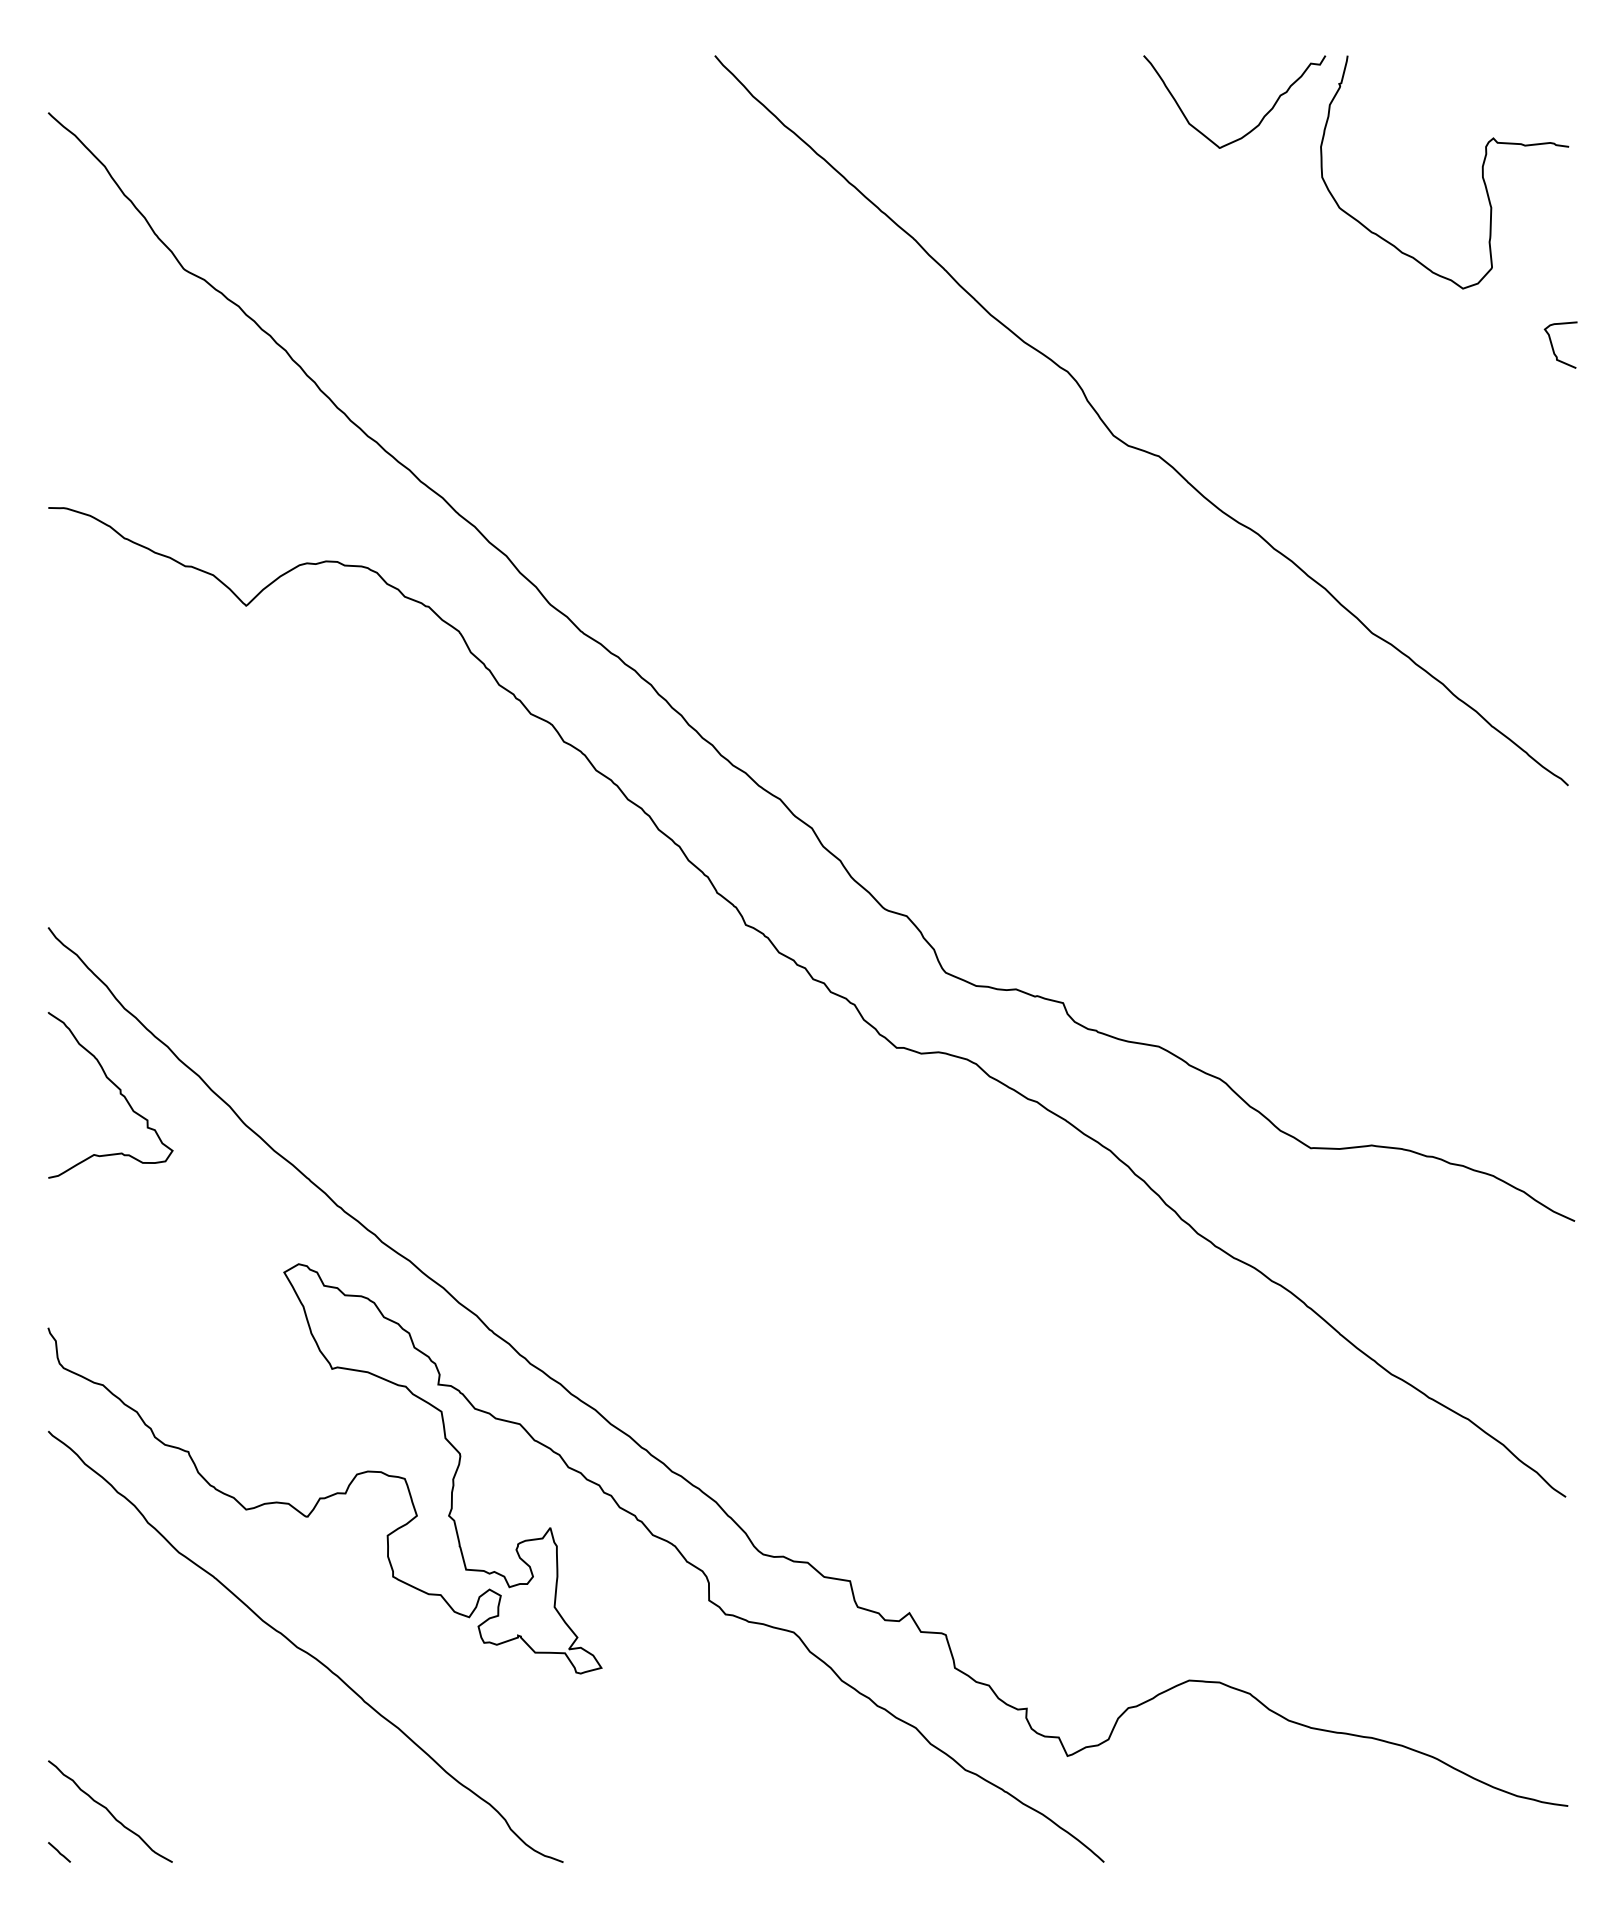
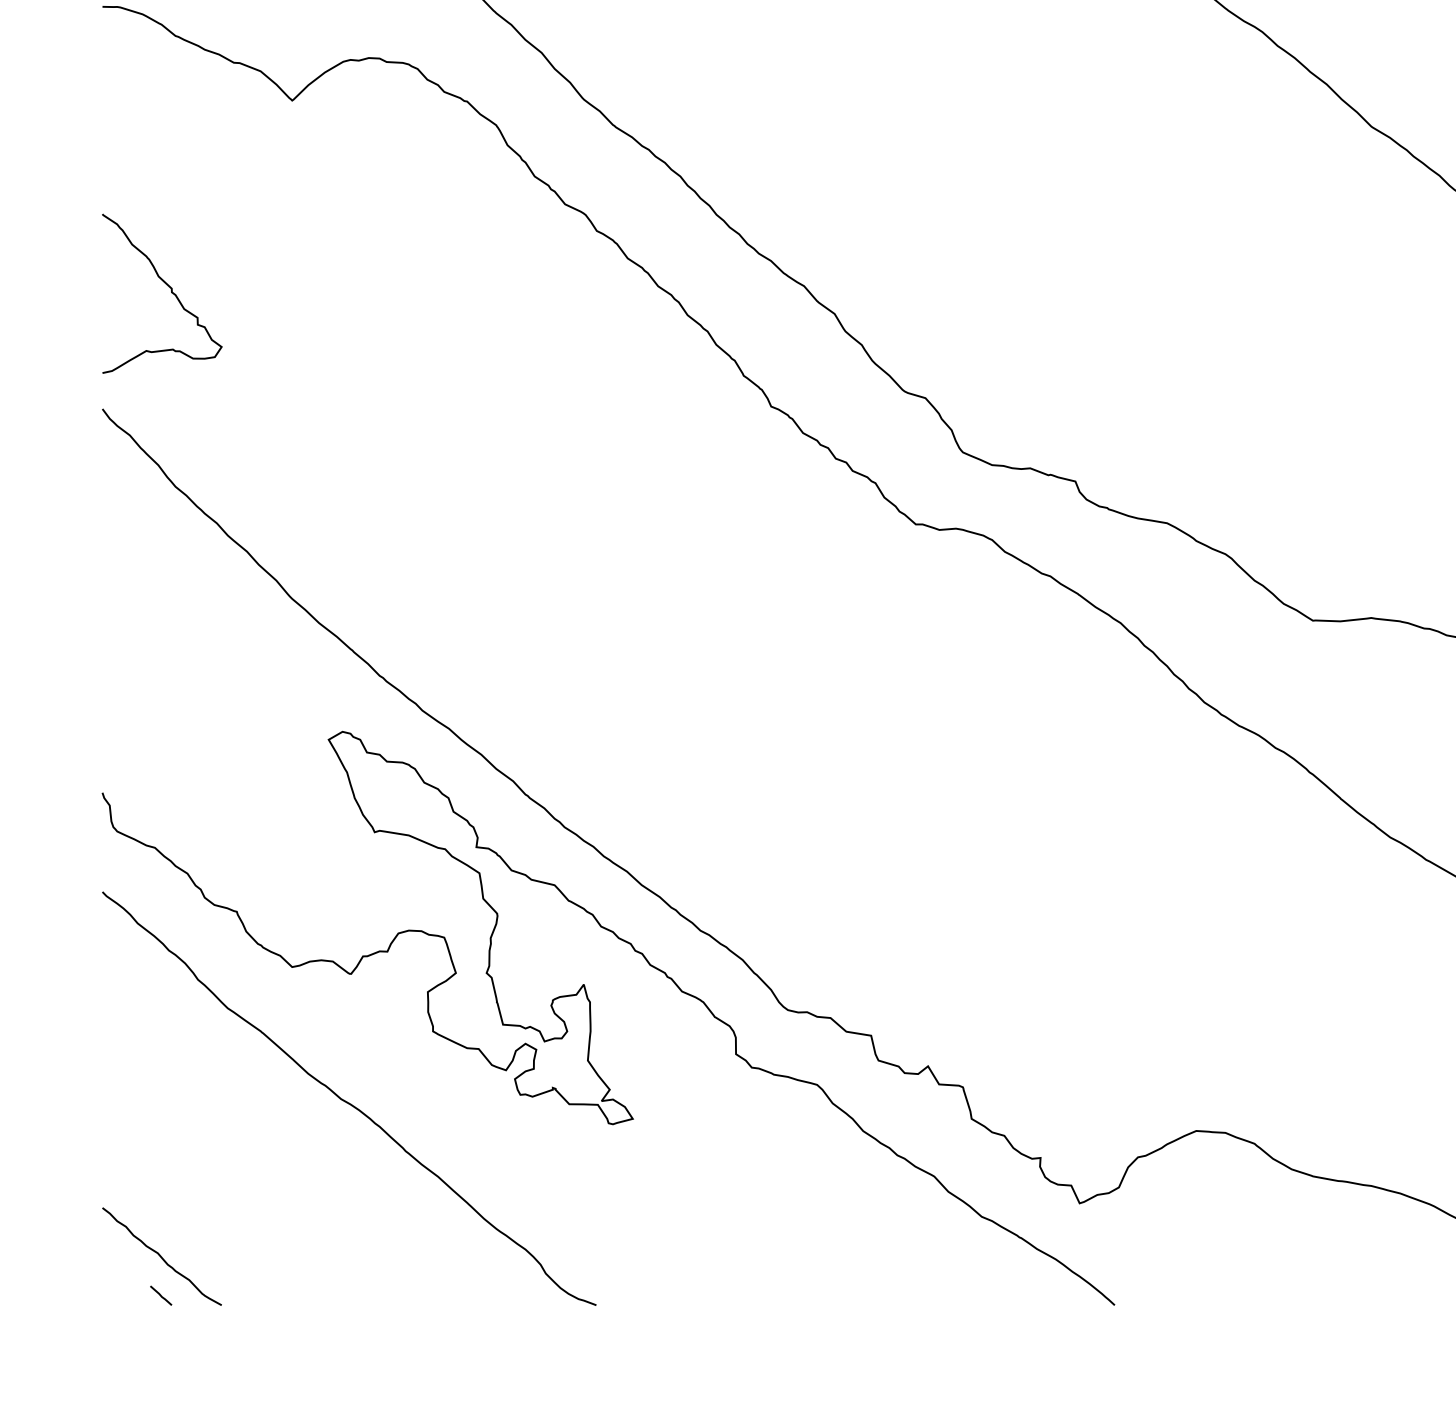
curve: (119, 1093) -> (170, 292), moved
line: (59, 1852) -> (161, 1295), moved

